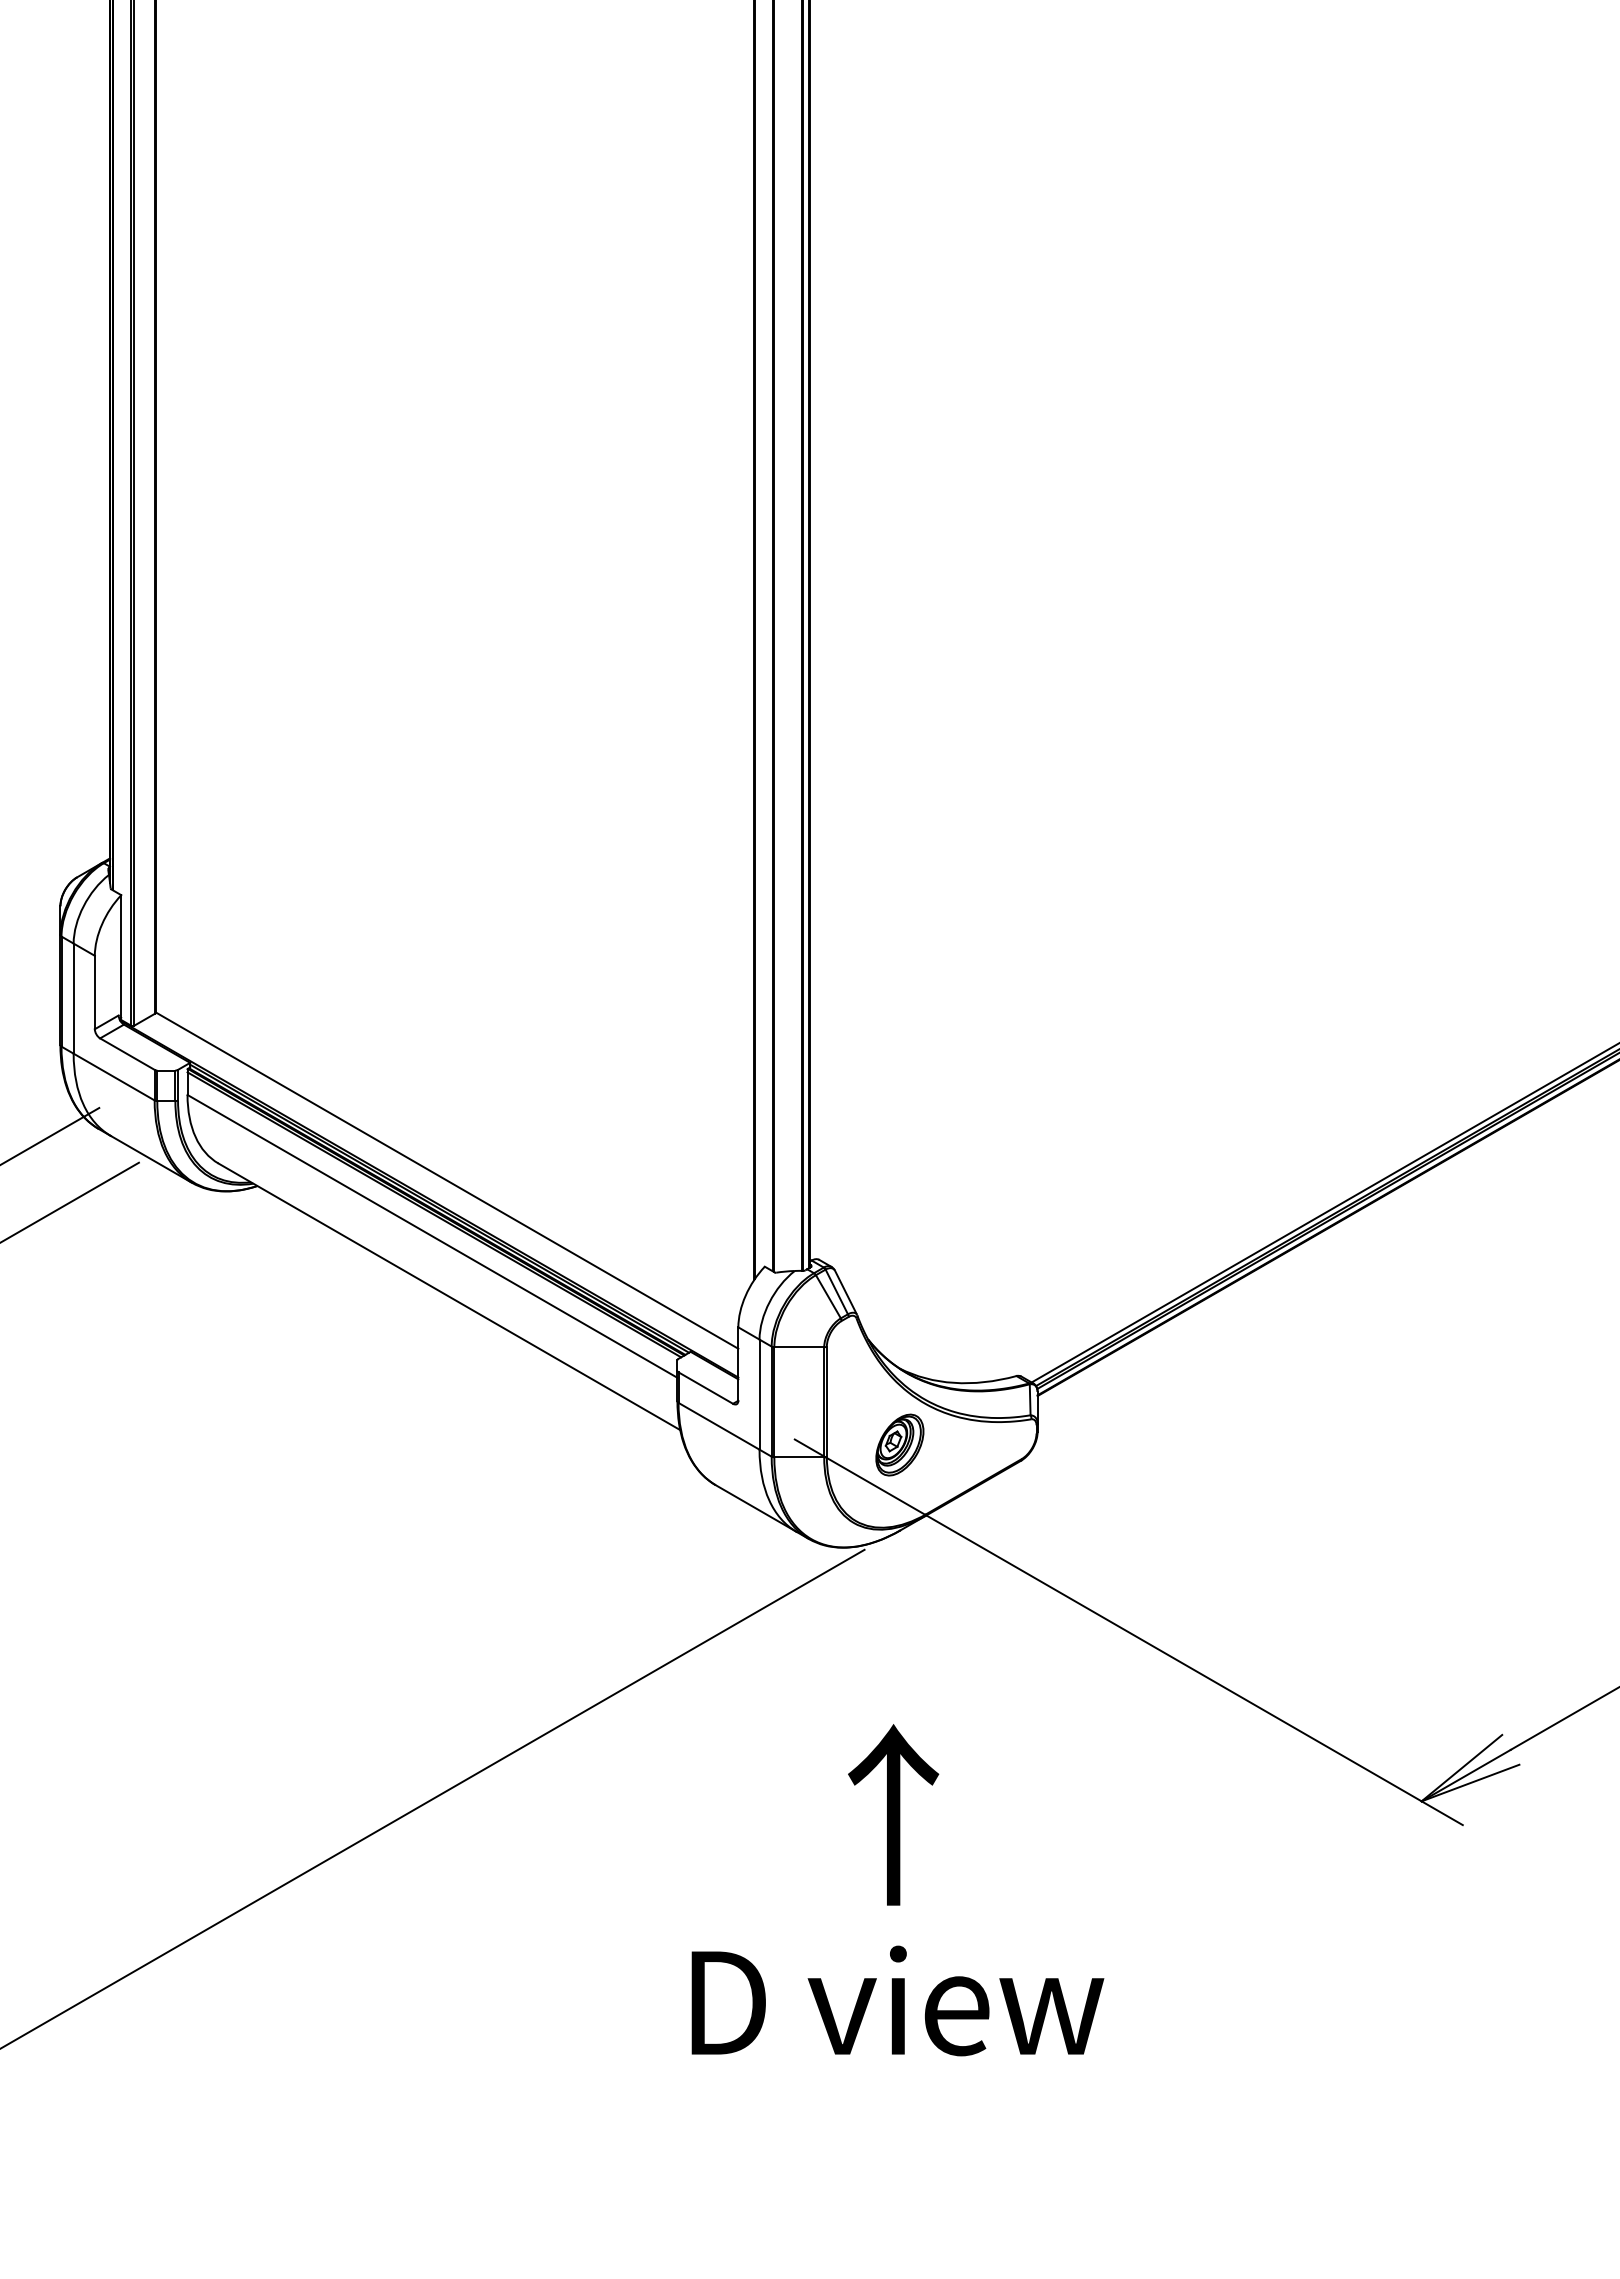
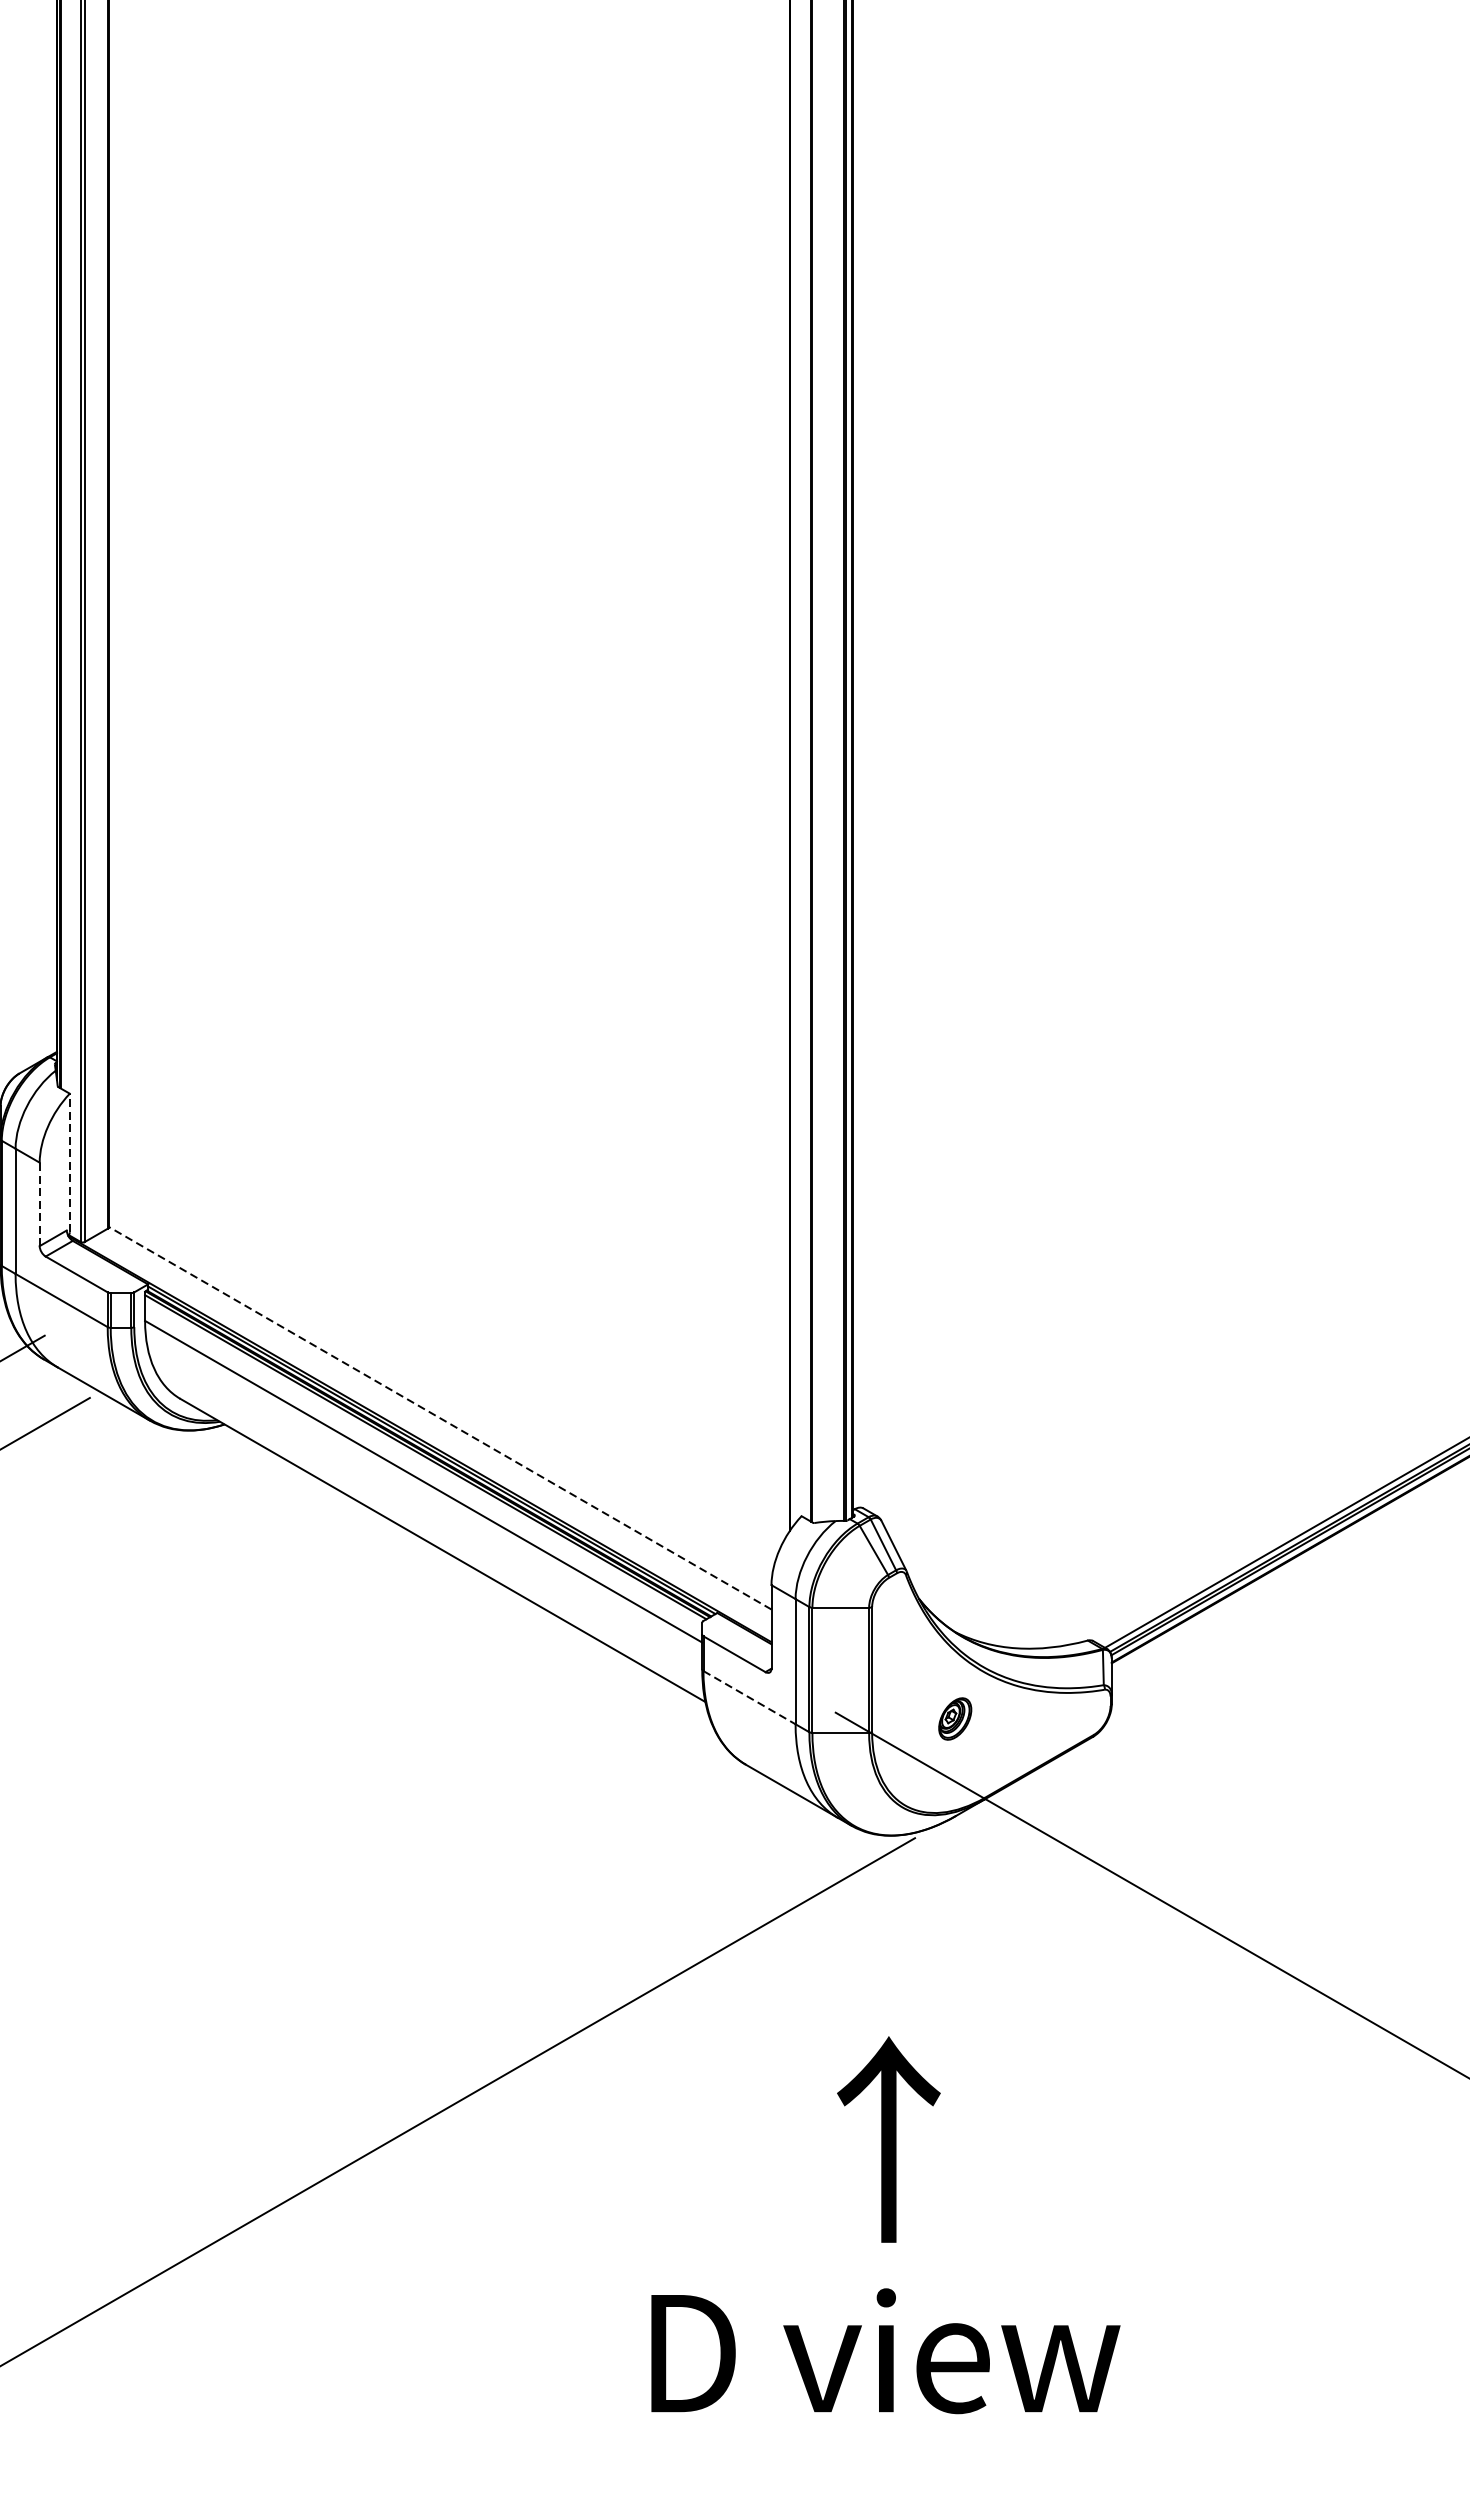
line: (121, 956) -> (70, 1163), solid -> dashed
line: (94, 992) -> (39, 1204), solid -> dashed
line: (446, 1180) -> (439, 1418), solid -> dashed
line: (719, 1426) -> (750, 1697), solid -> dashed
part: (899, 1444) -> (954, 1718), size x0.6
text: (893, 1814) -> (888, 2139), moved
text: (897, 2000) -> (885, 2350), moved

